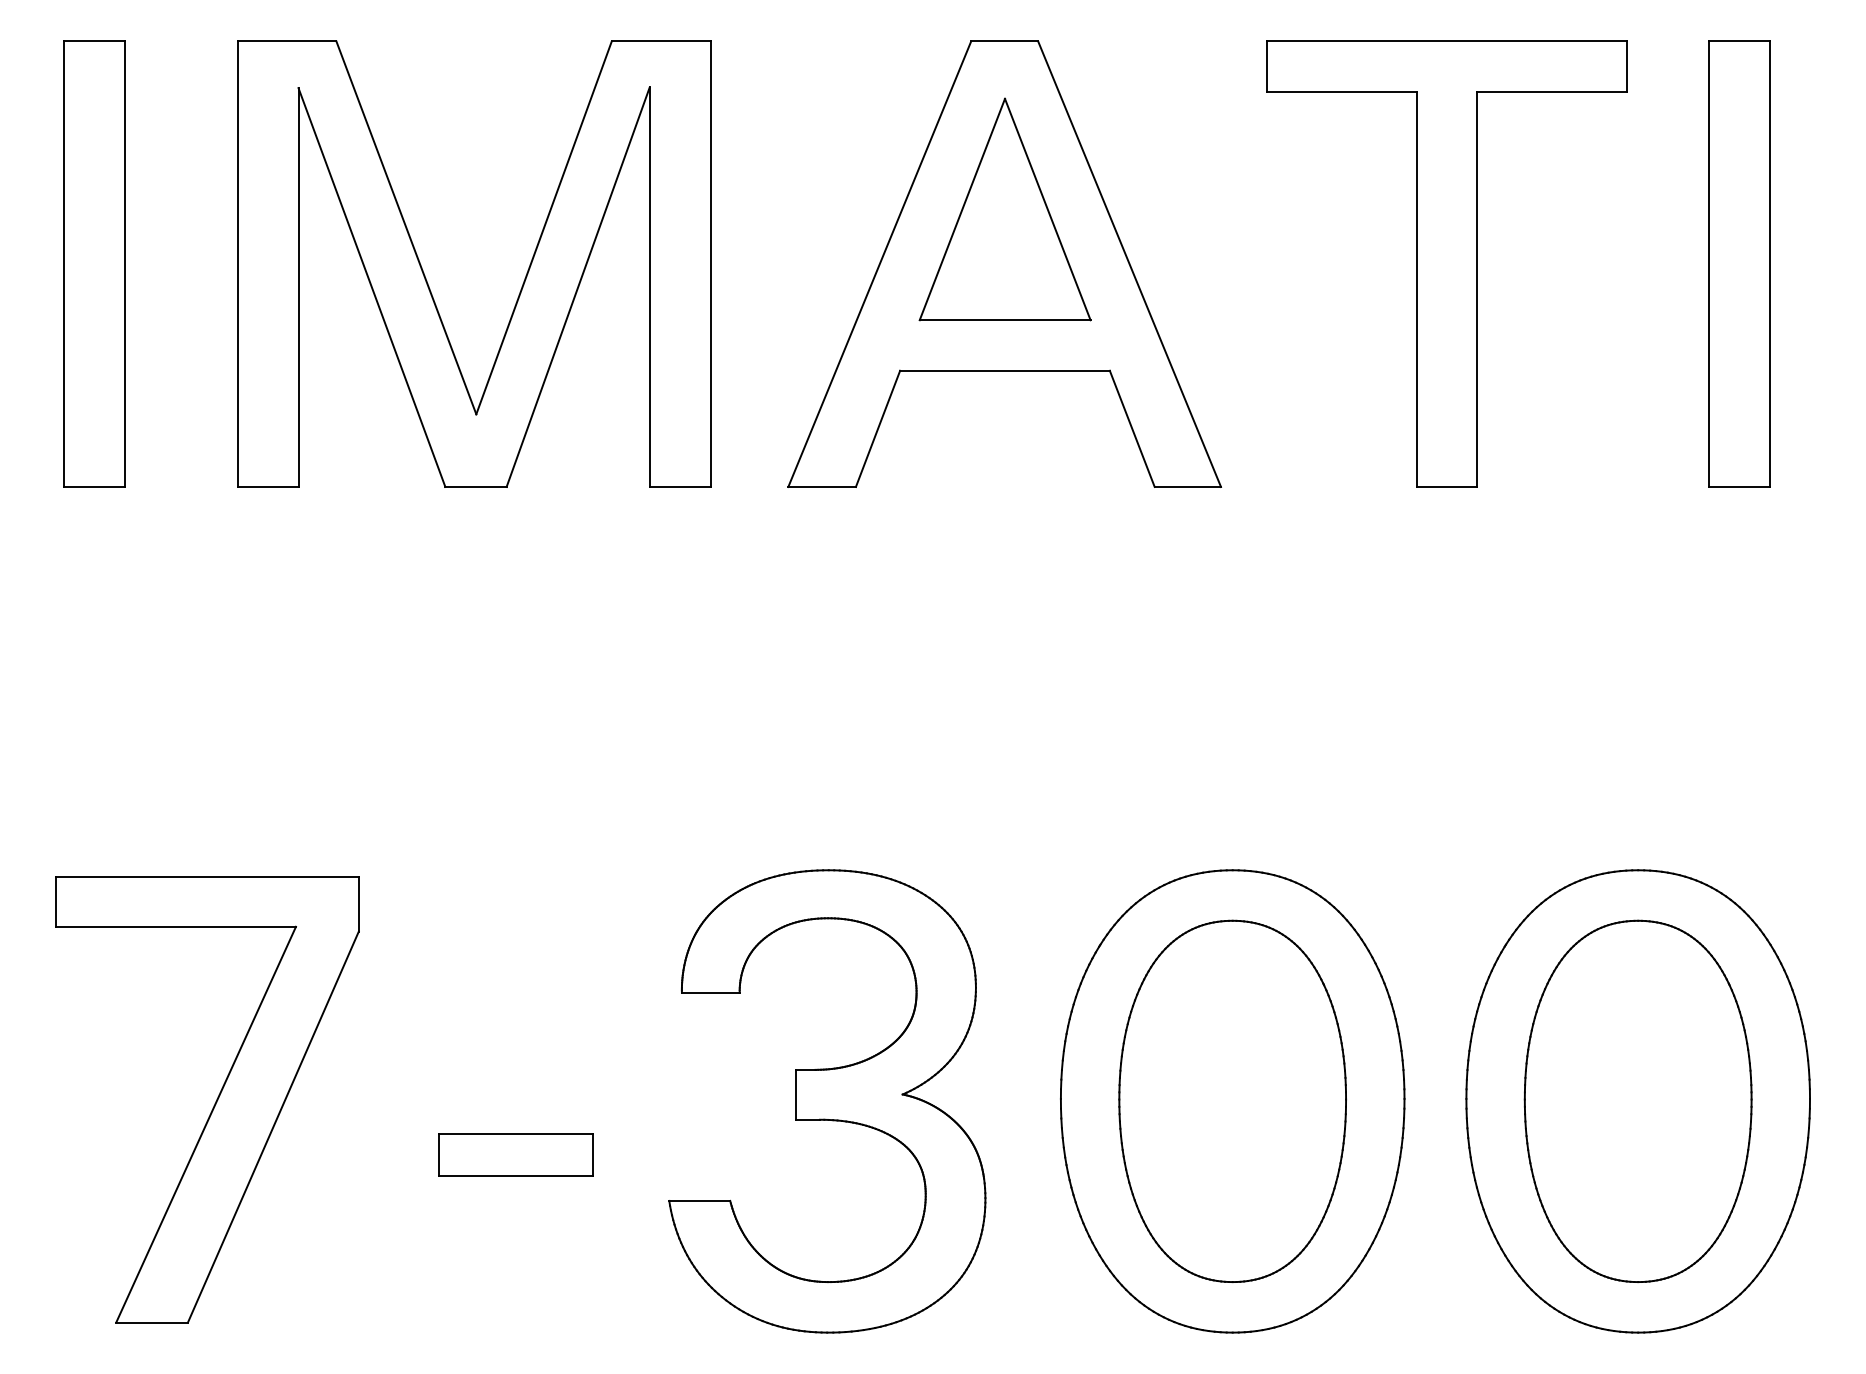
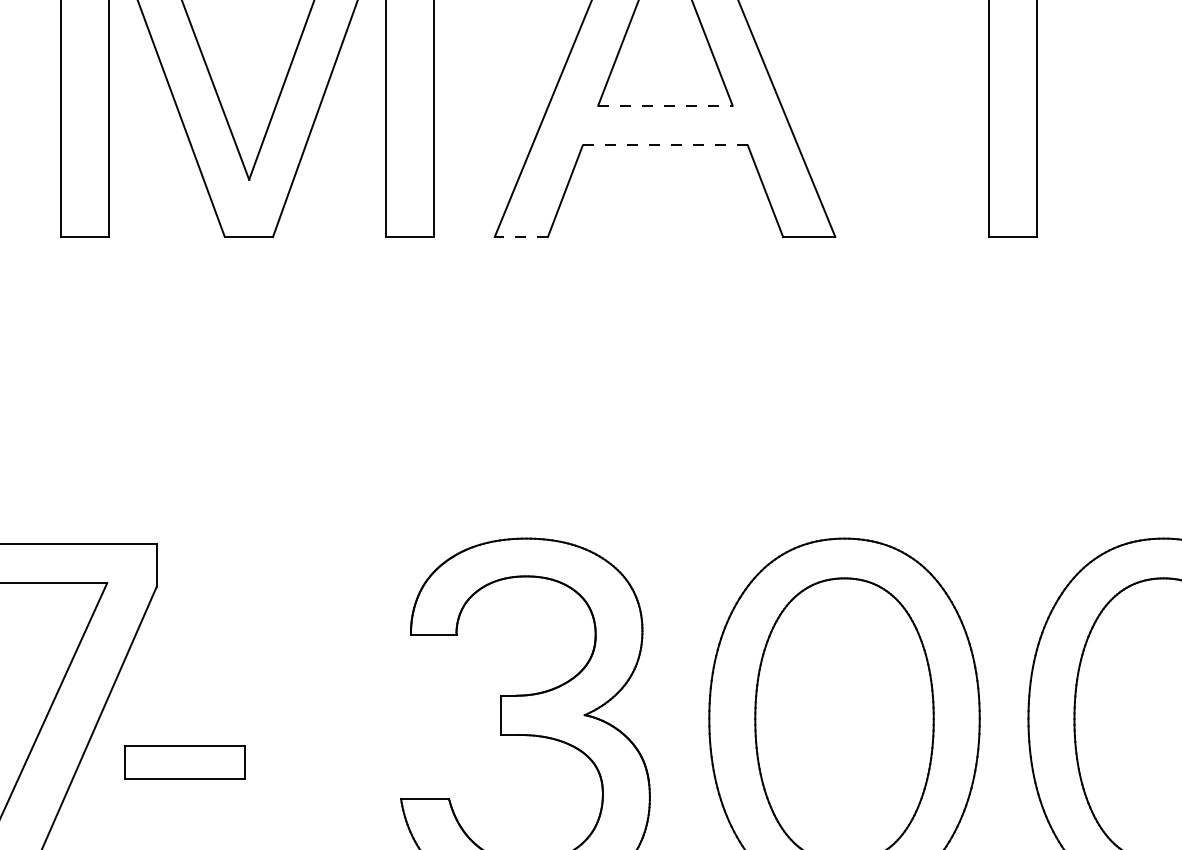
line: (1005, 320) -> (665, 105), solid -> dashed
line: (1005, 370) -> (665, 145), solid -> dashed
line: (822, 486) -> (521, 236), solid -> dashed
part: (515, 1154) -> (184, 762), moved

